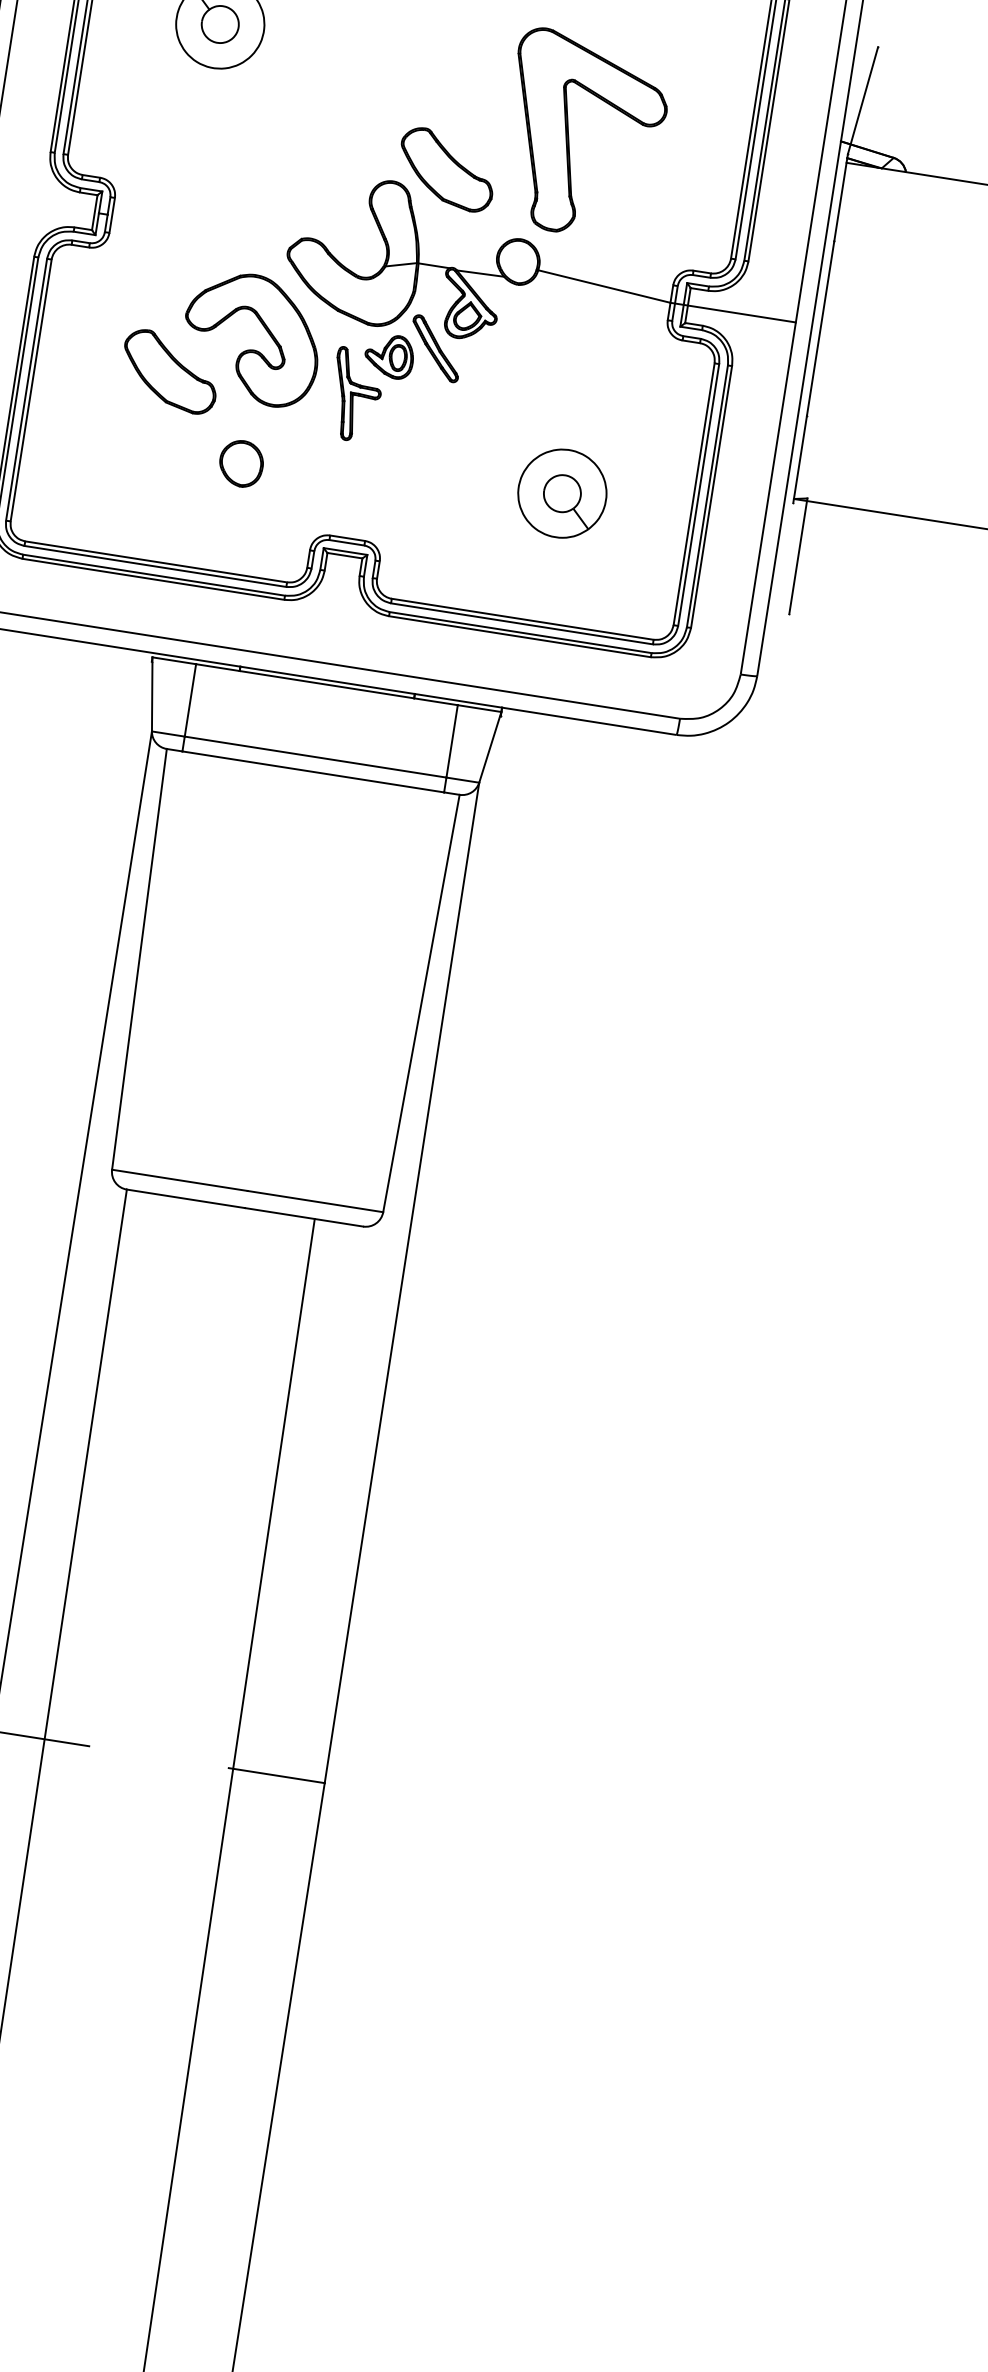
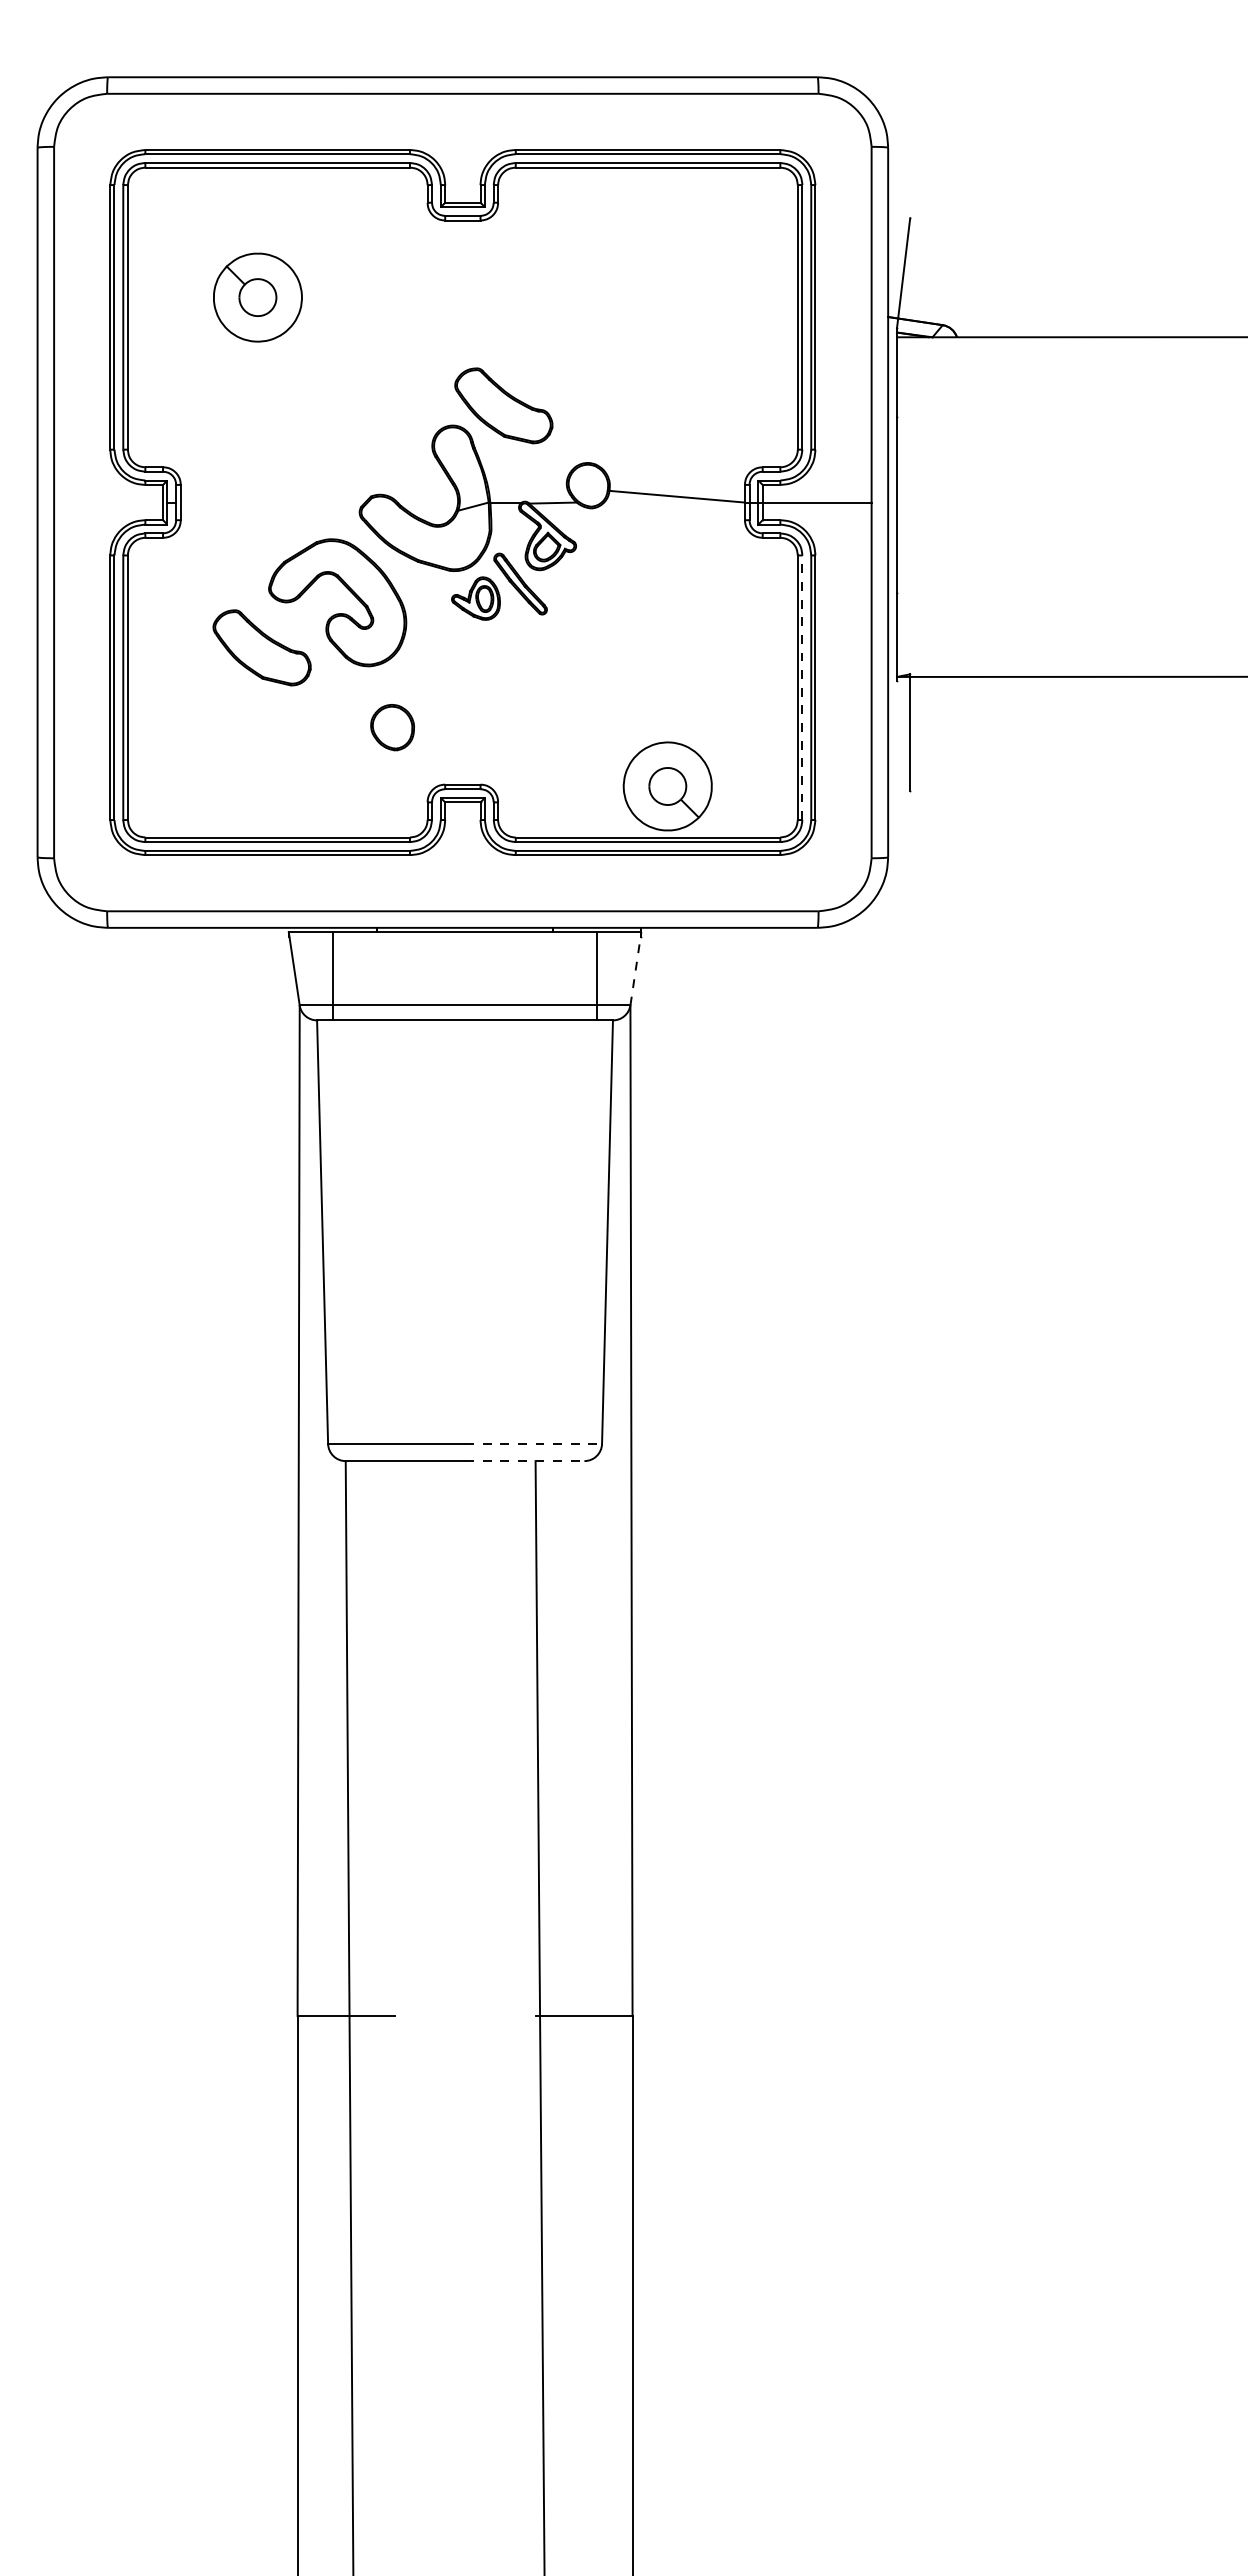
part: (569, 135) -> (619, 353), removed
part: (356, 394) -> (449, 641), removed
part: (241, 463) -> (392, 727), moved
part: (562, 493) -> (667, 786), moved
line: (698, 494) -> (802, 687), solid -> dashed
line: (489, 746) -> (635, 968), solid -> dashed
line: (316, 1201) -> (534, 1443), solid -> dashed
line: (303, 1217) -> (524, 1461), solid -> dashed

